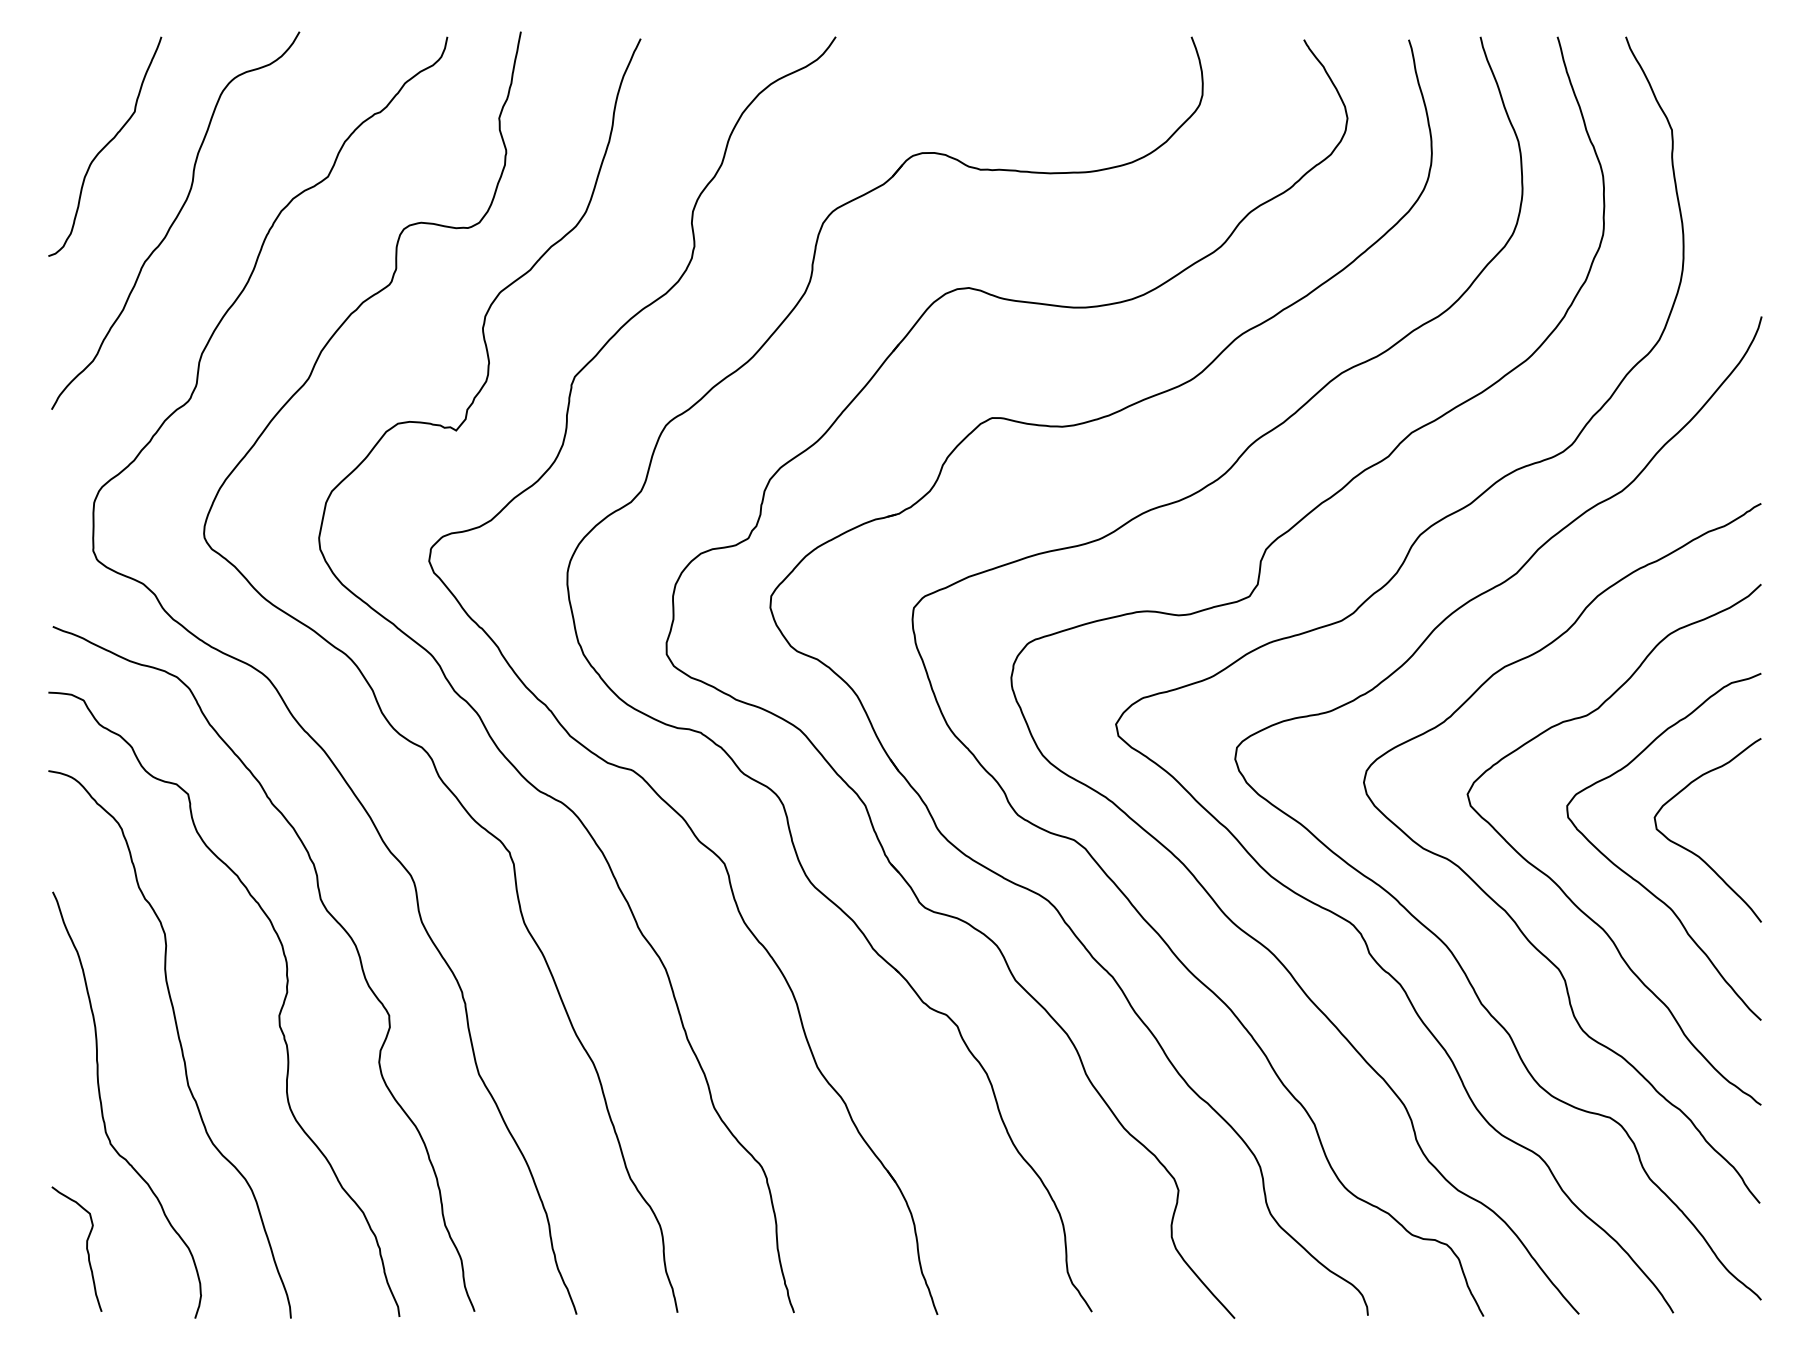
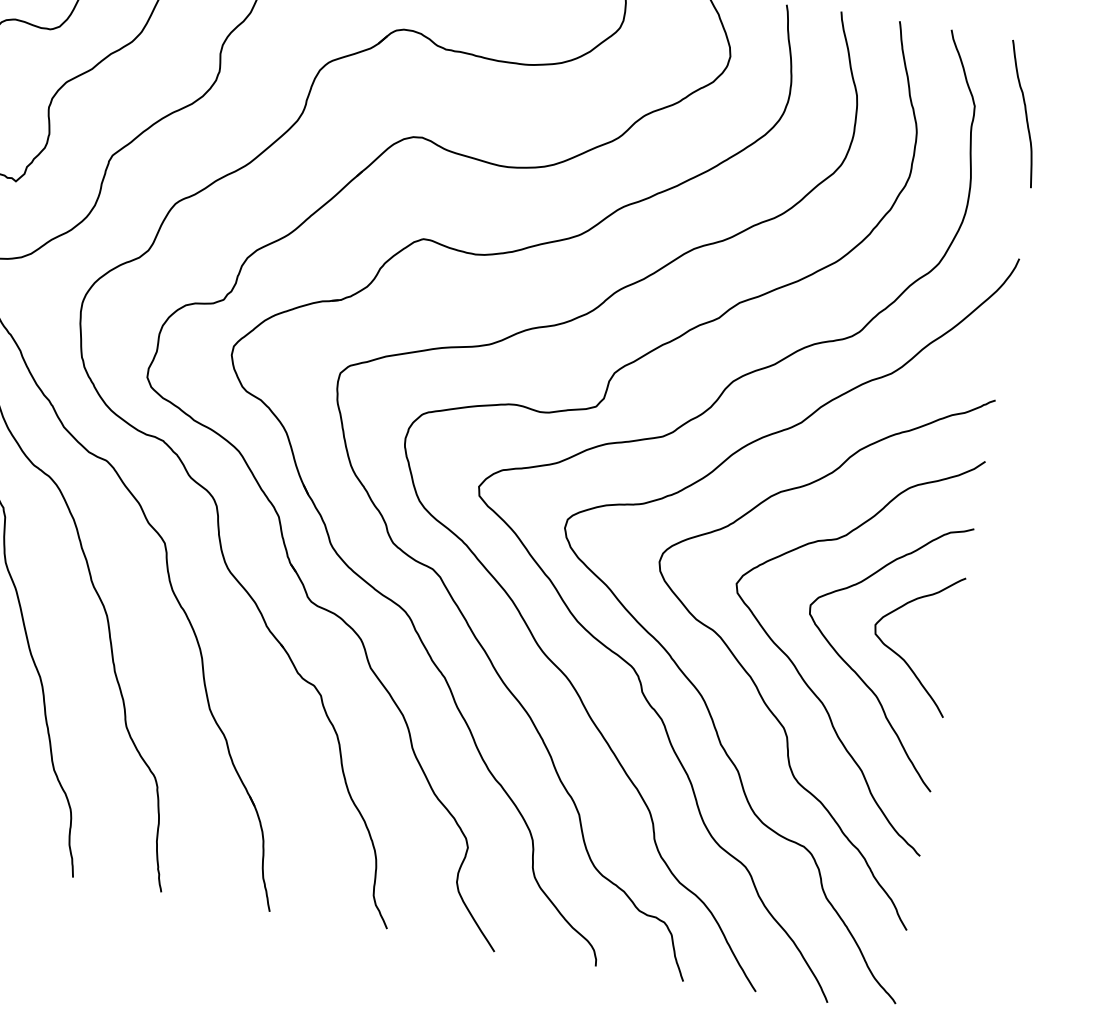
curve: (1738, 128) -> (1025, 113), added

